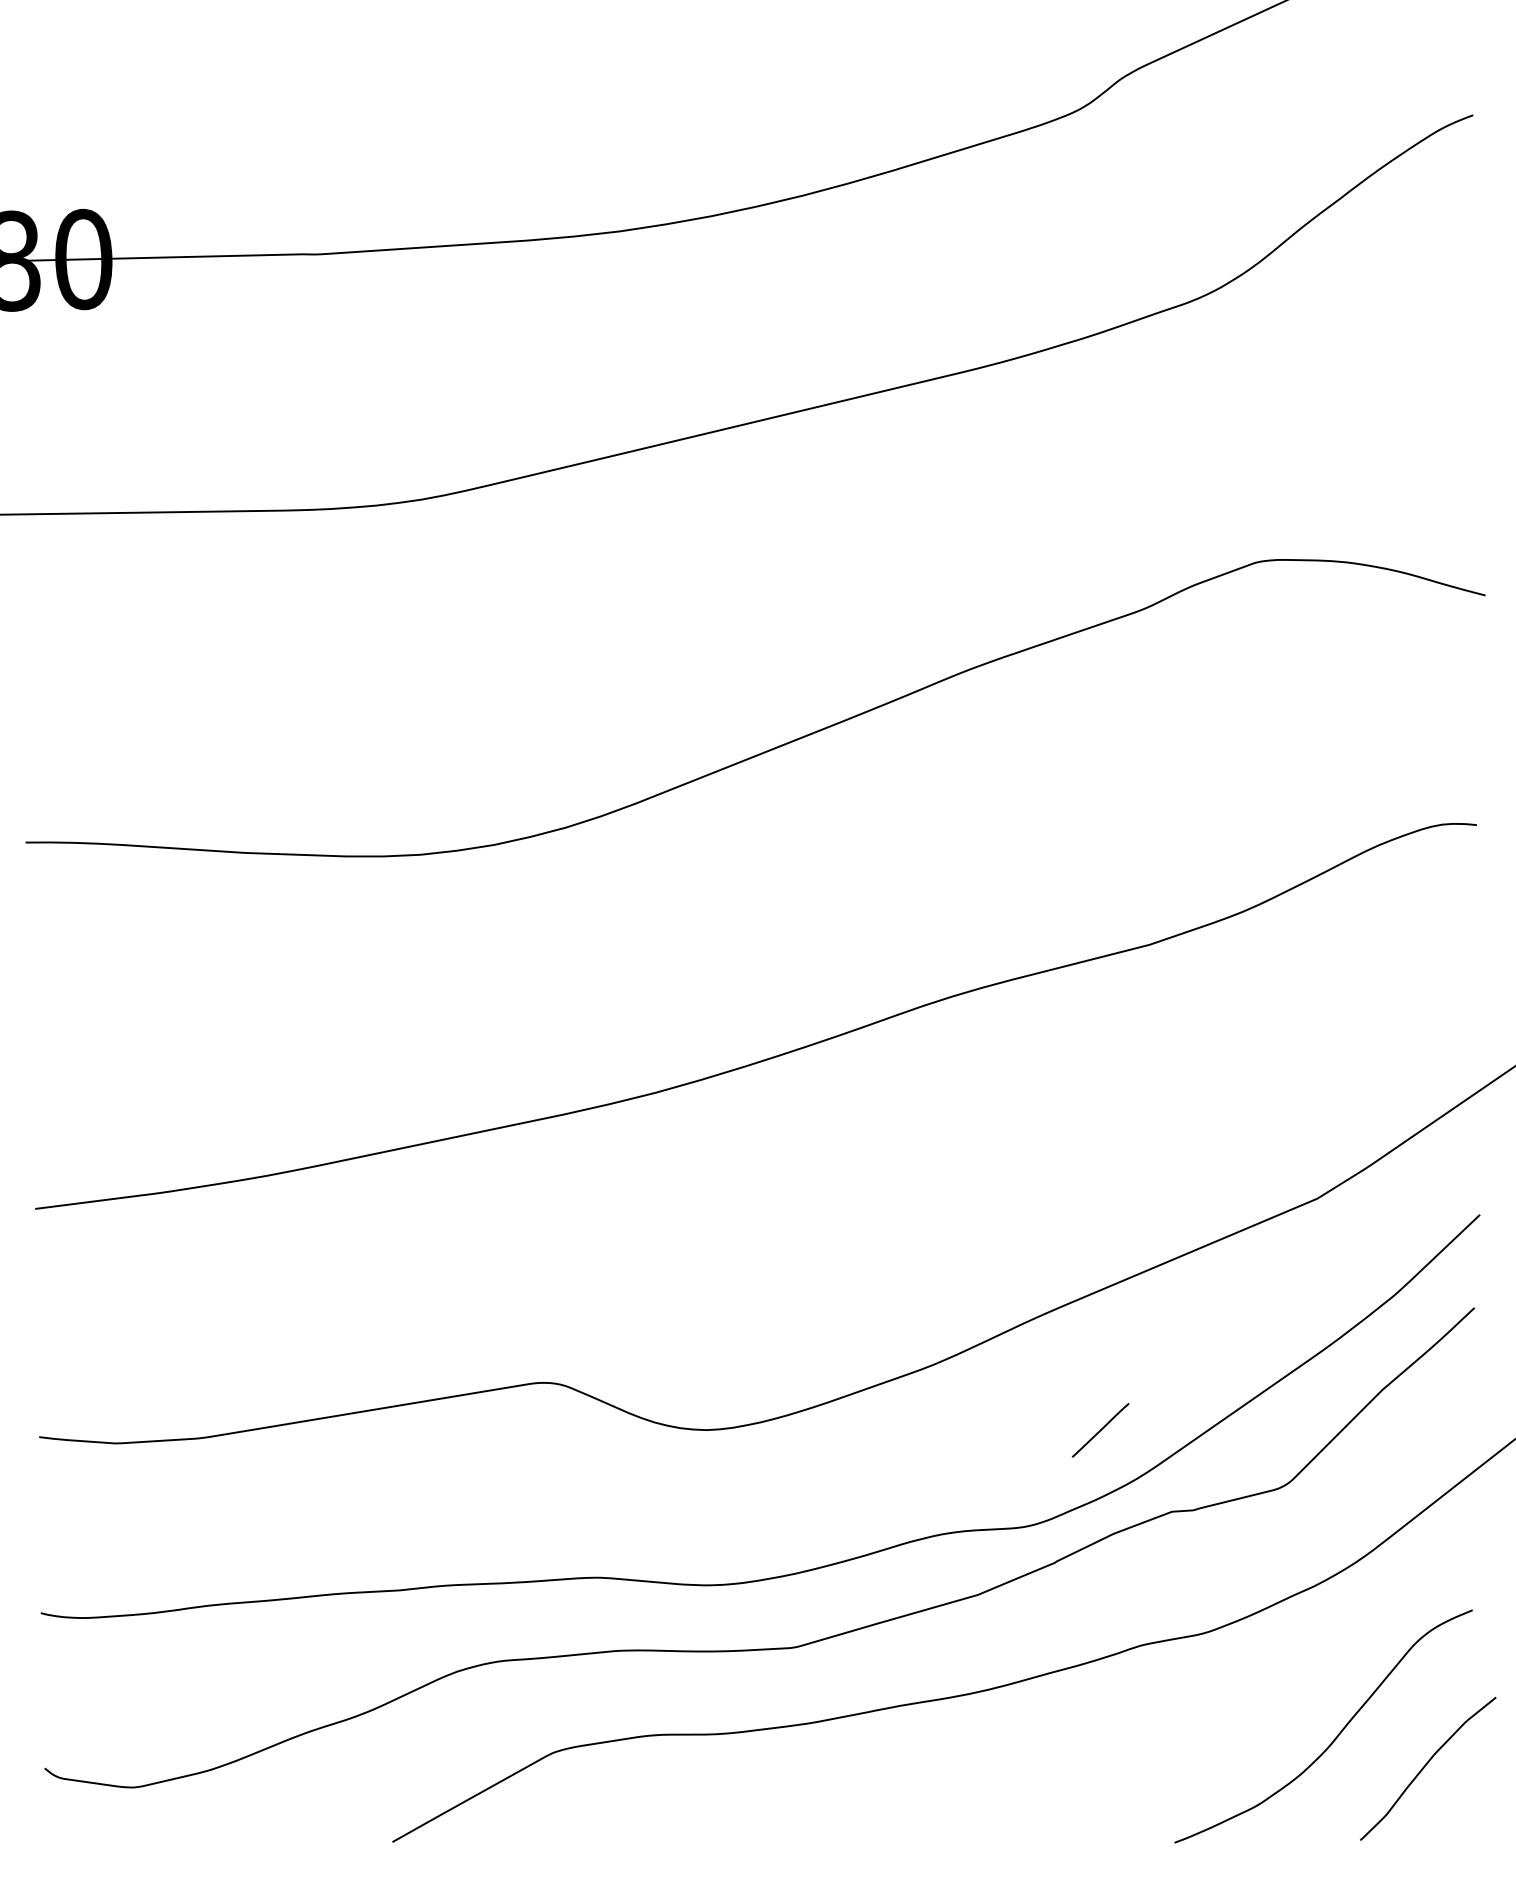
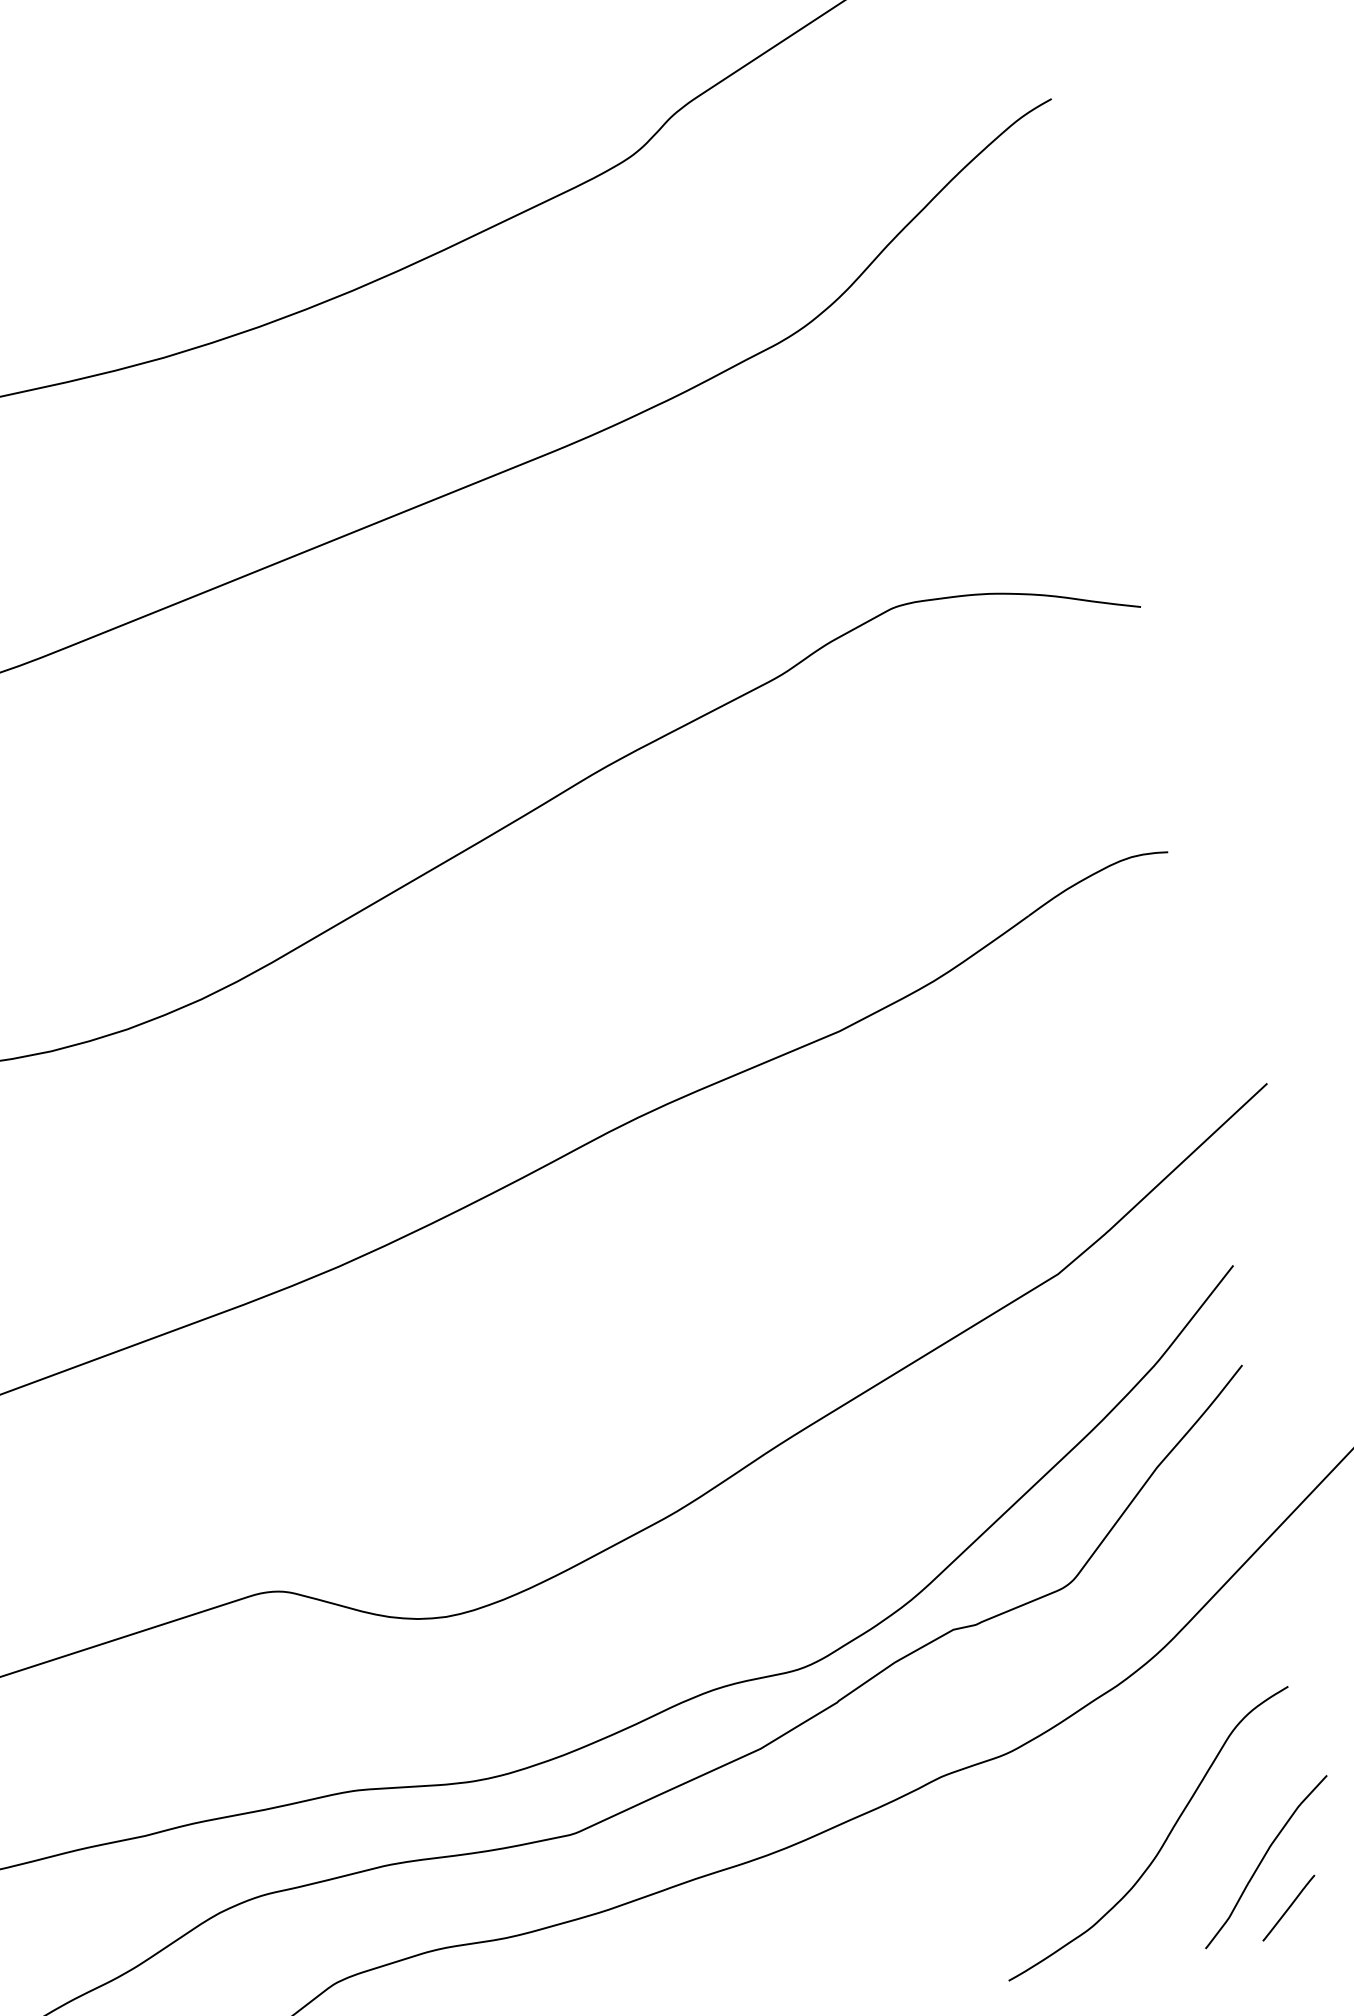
line: (1100, 1430) -> (1288, 1908), moved

